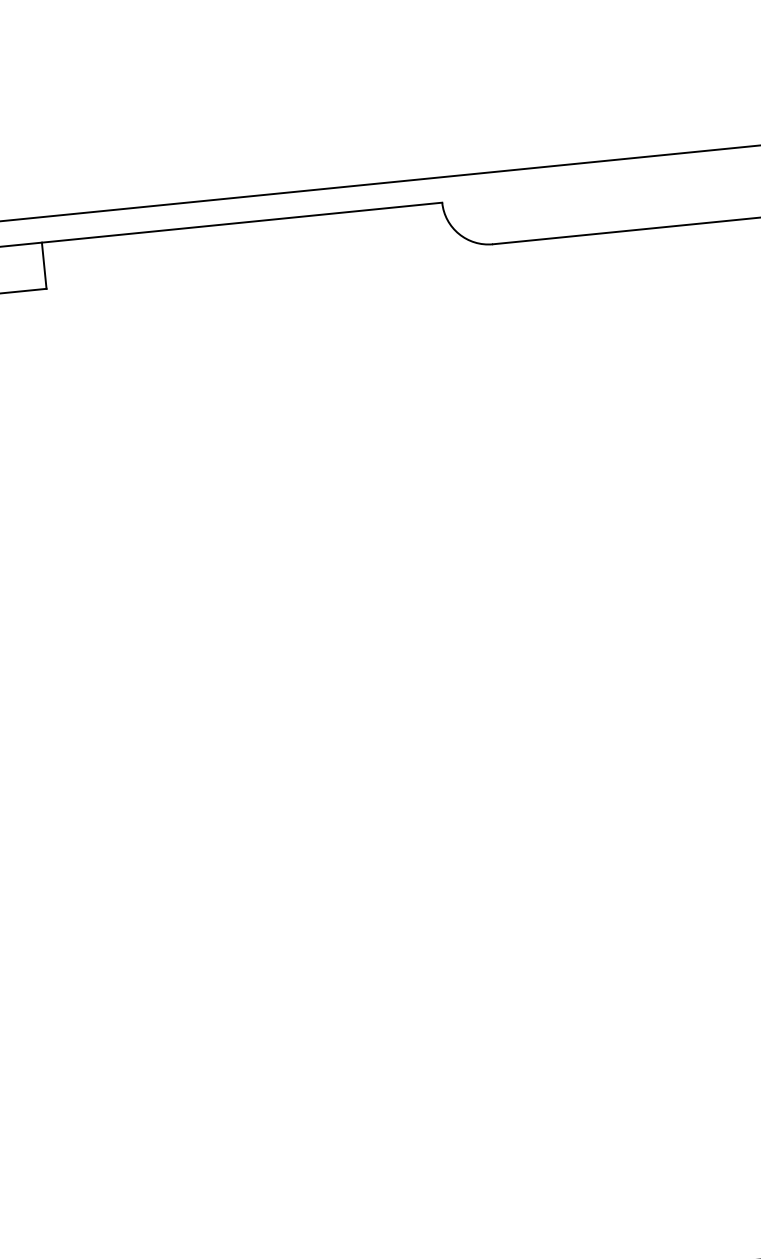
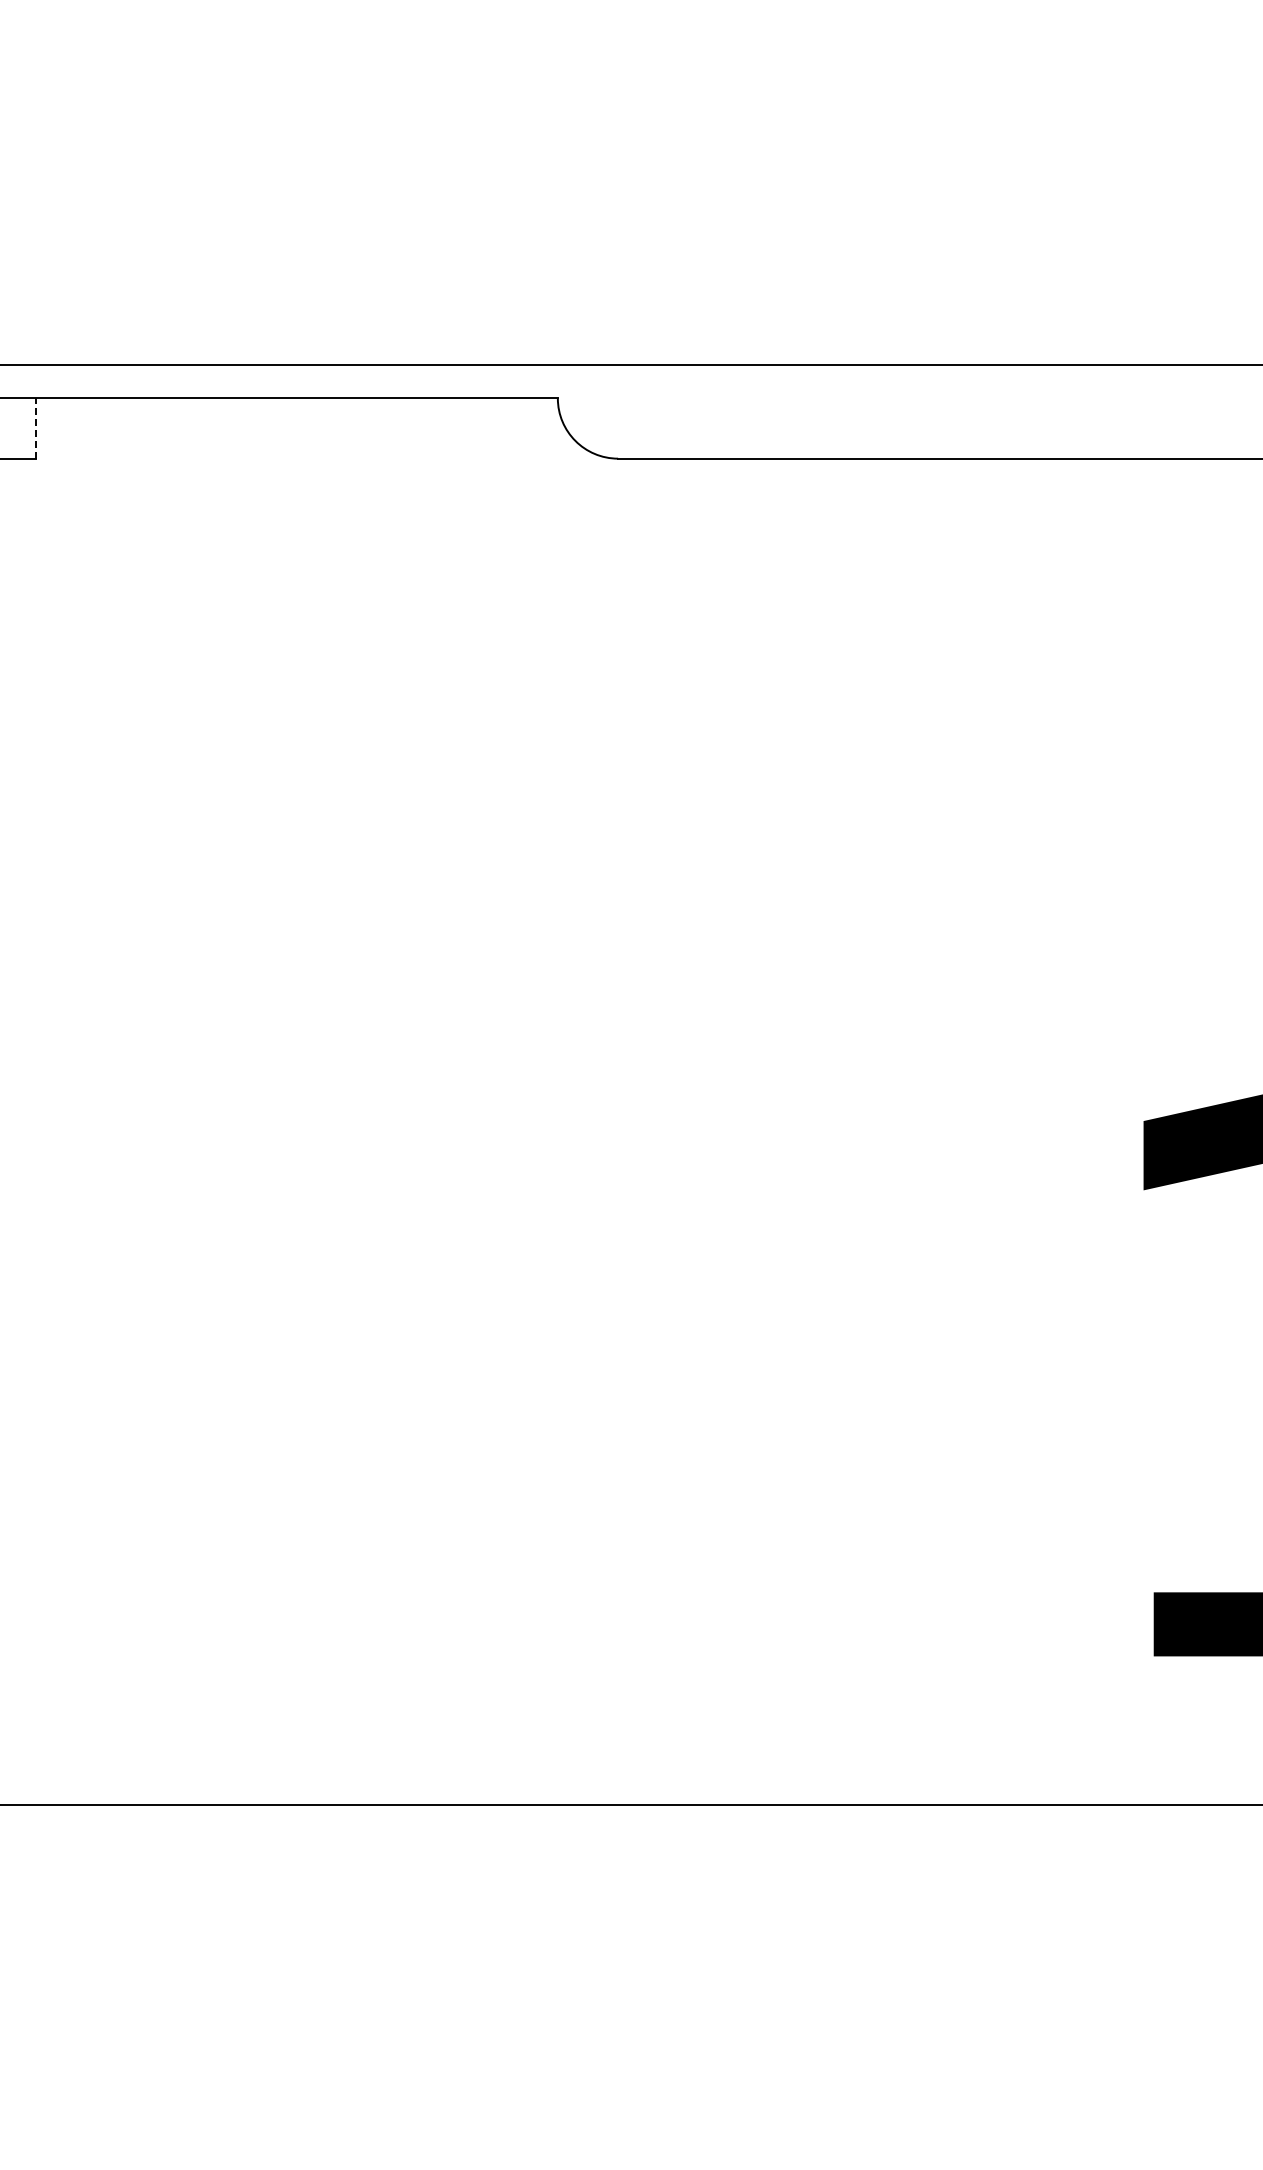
line: (44, 265) -> (35, 428), solid -> dashed

